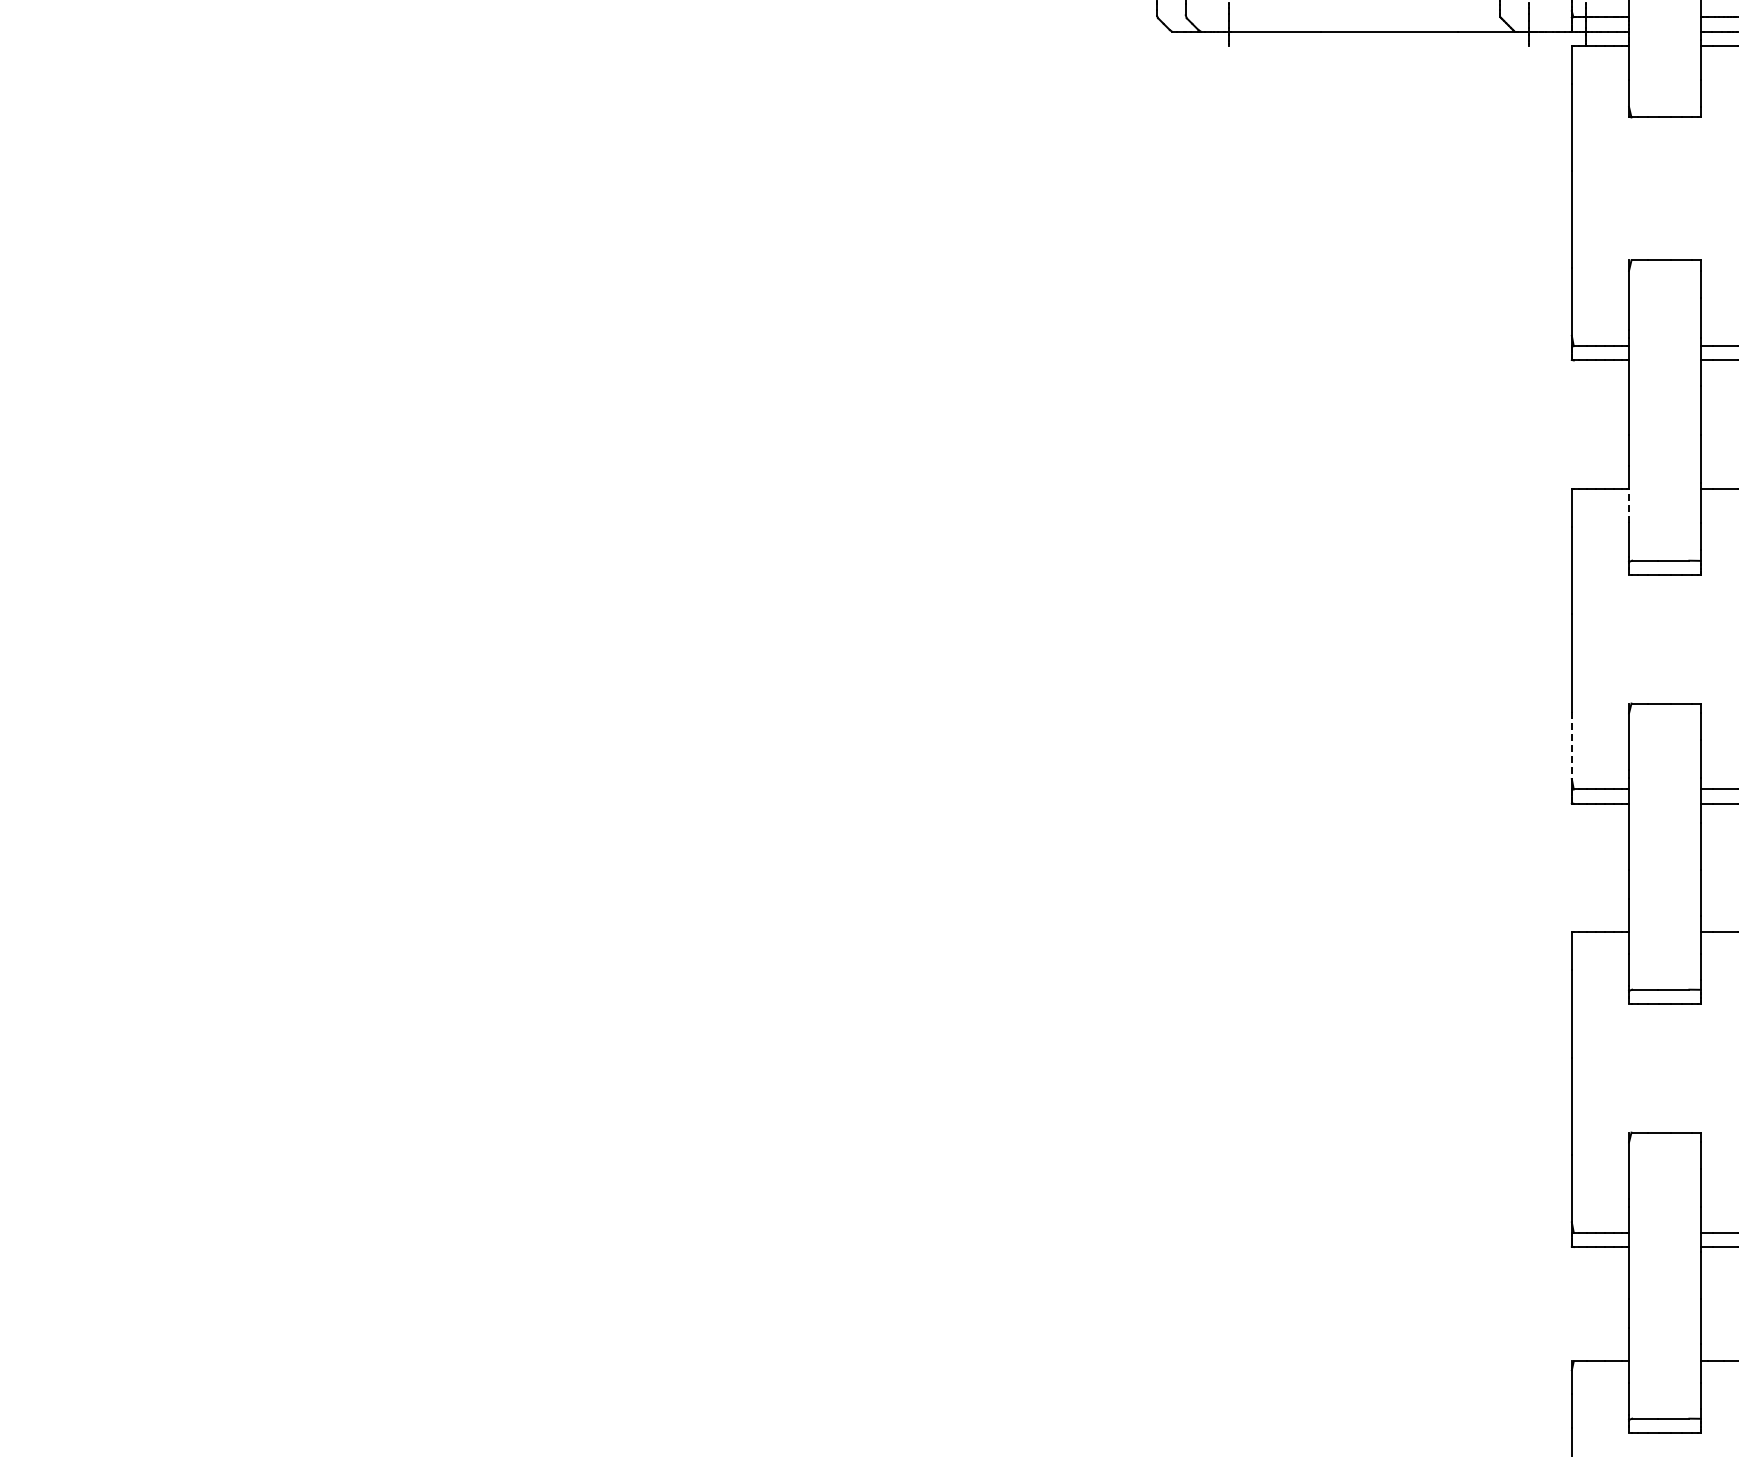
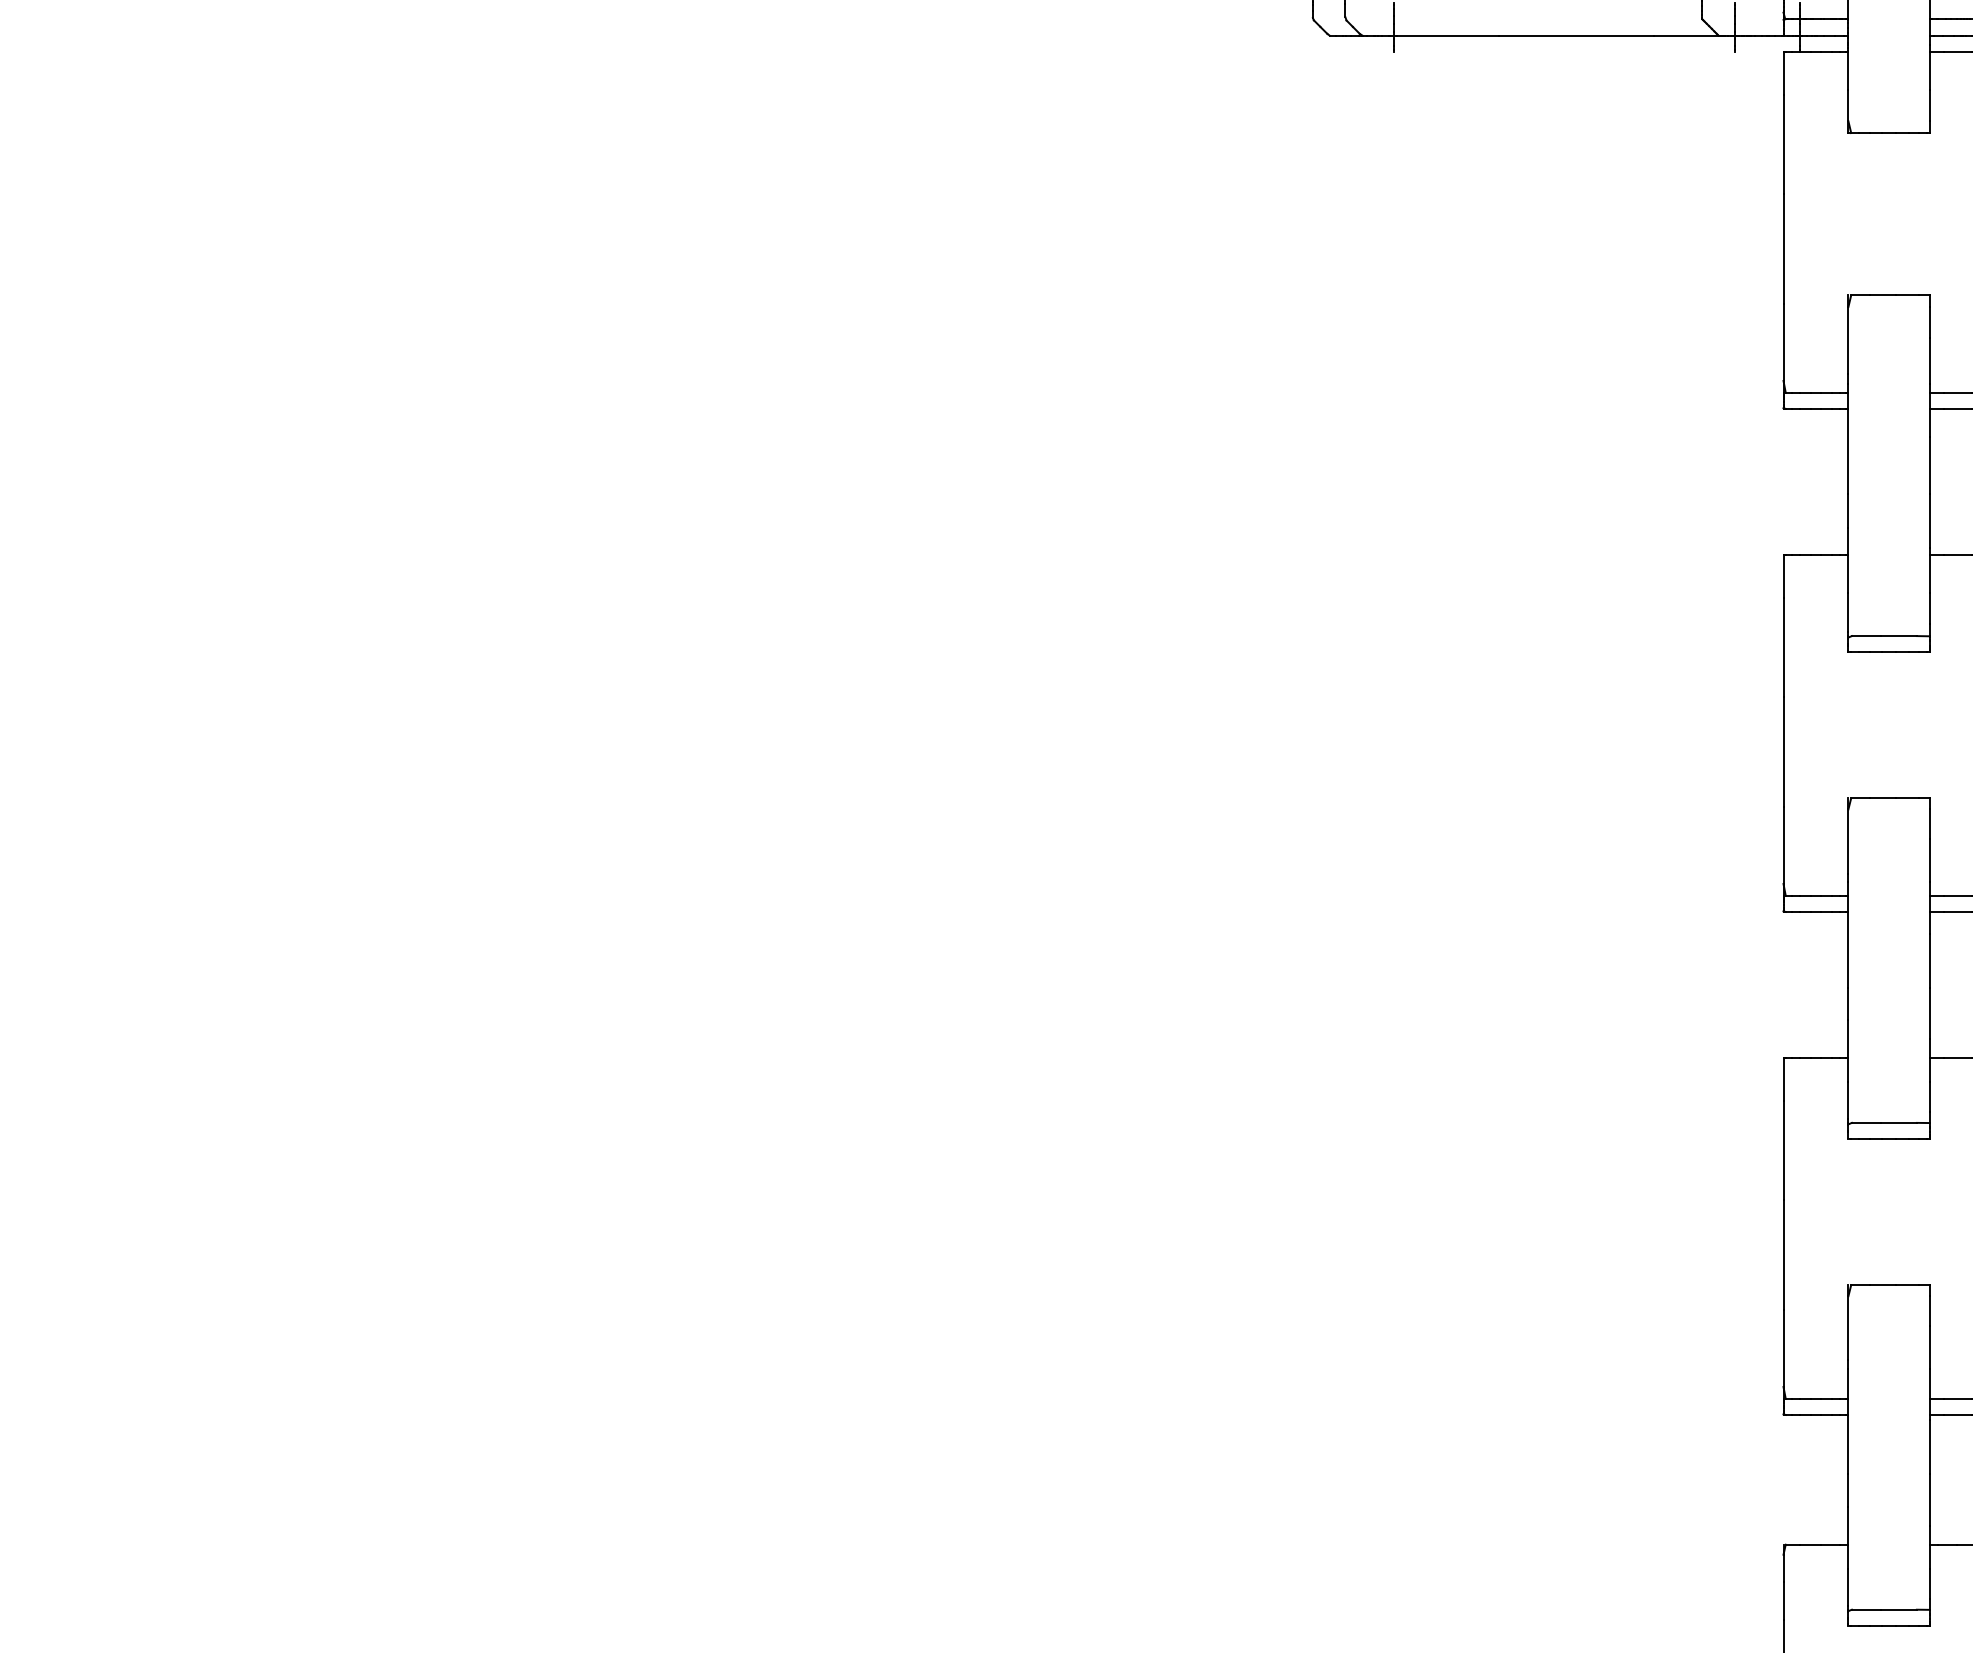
line: (1629, 505) -> (1848, 573), dashed -> solid
line: (1571, 745) -> (1783, 845), dashed -> solid

